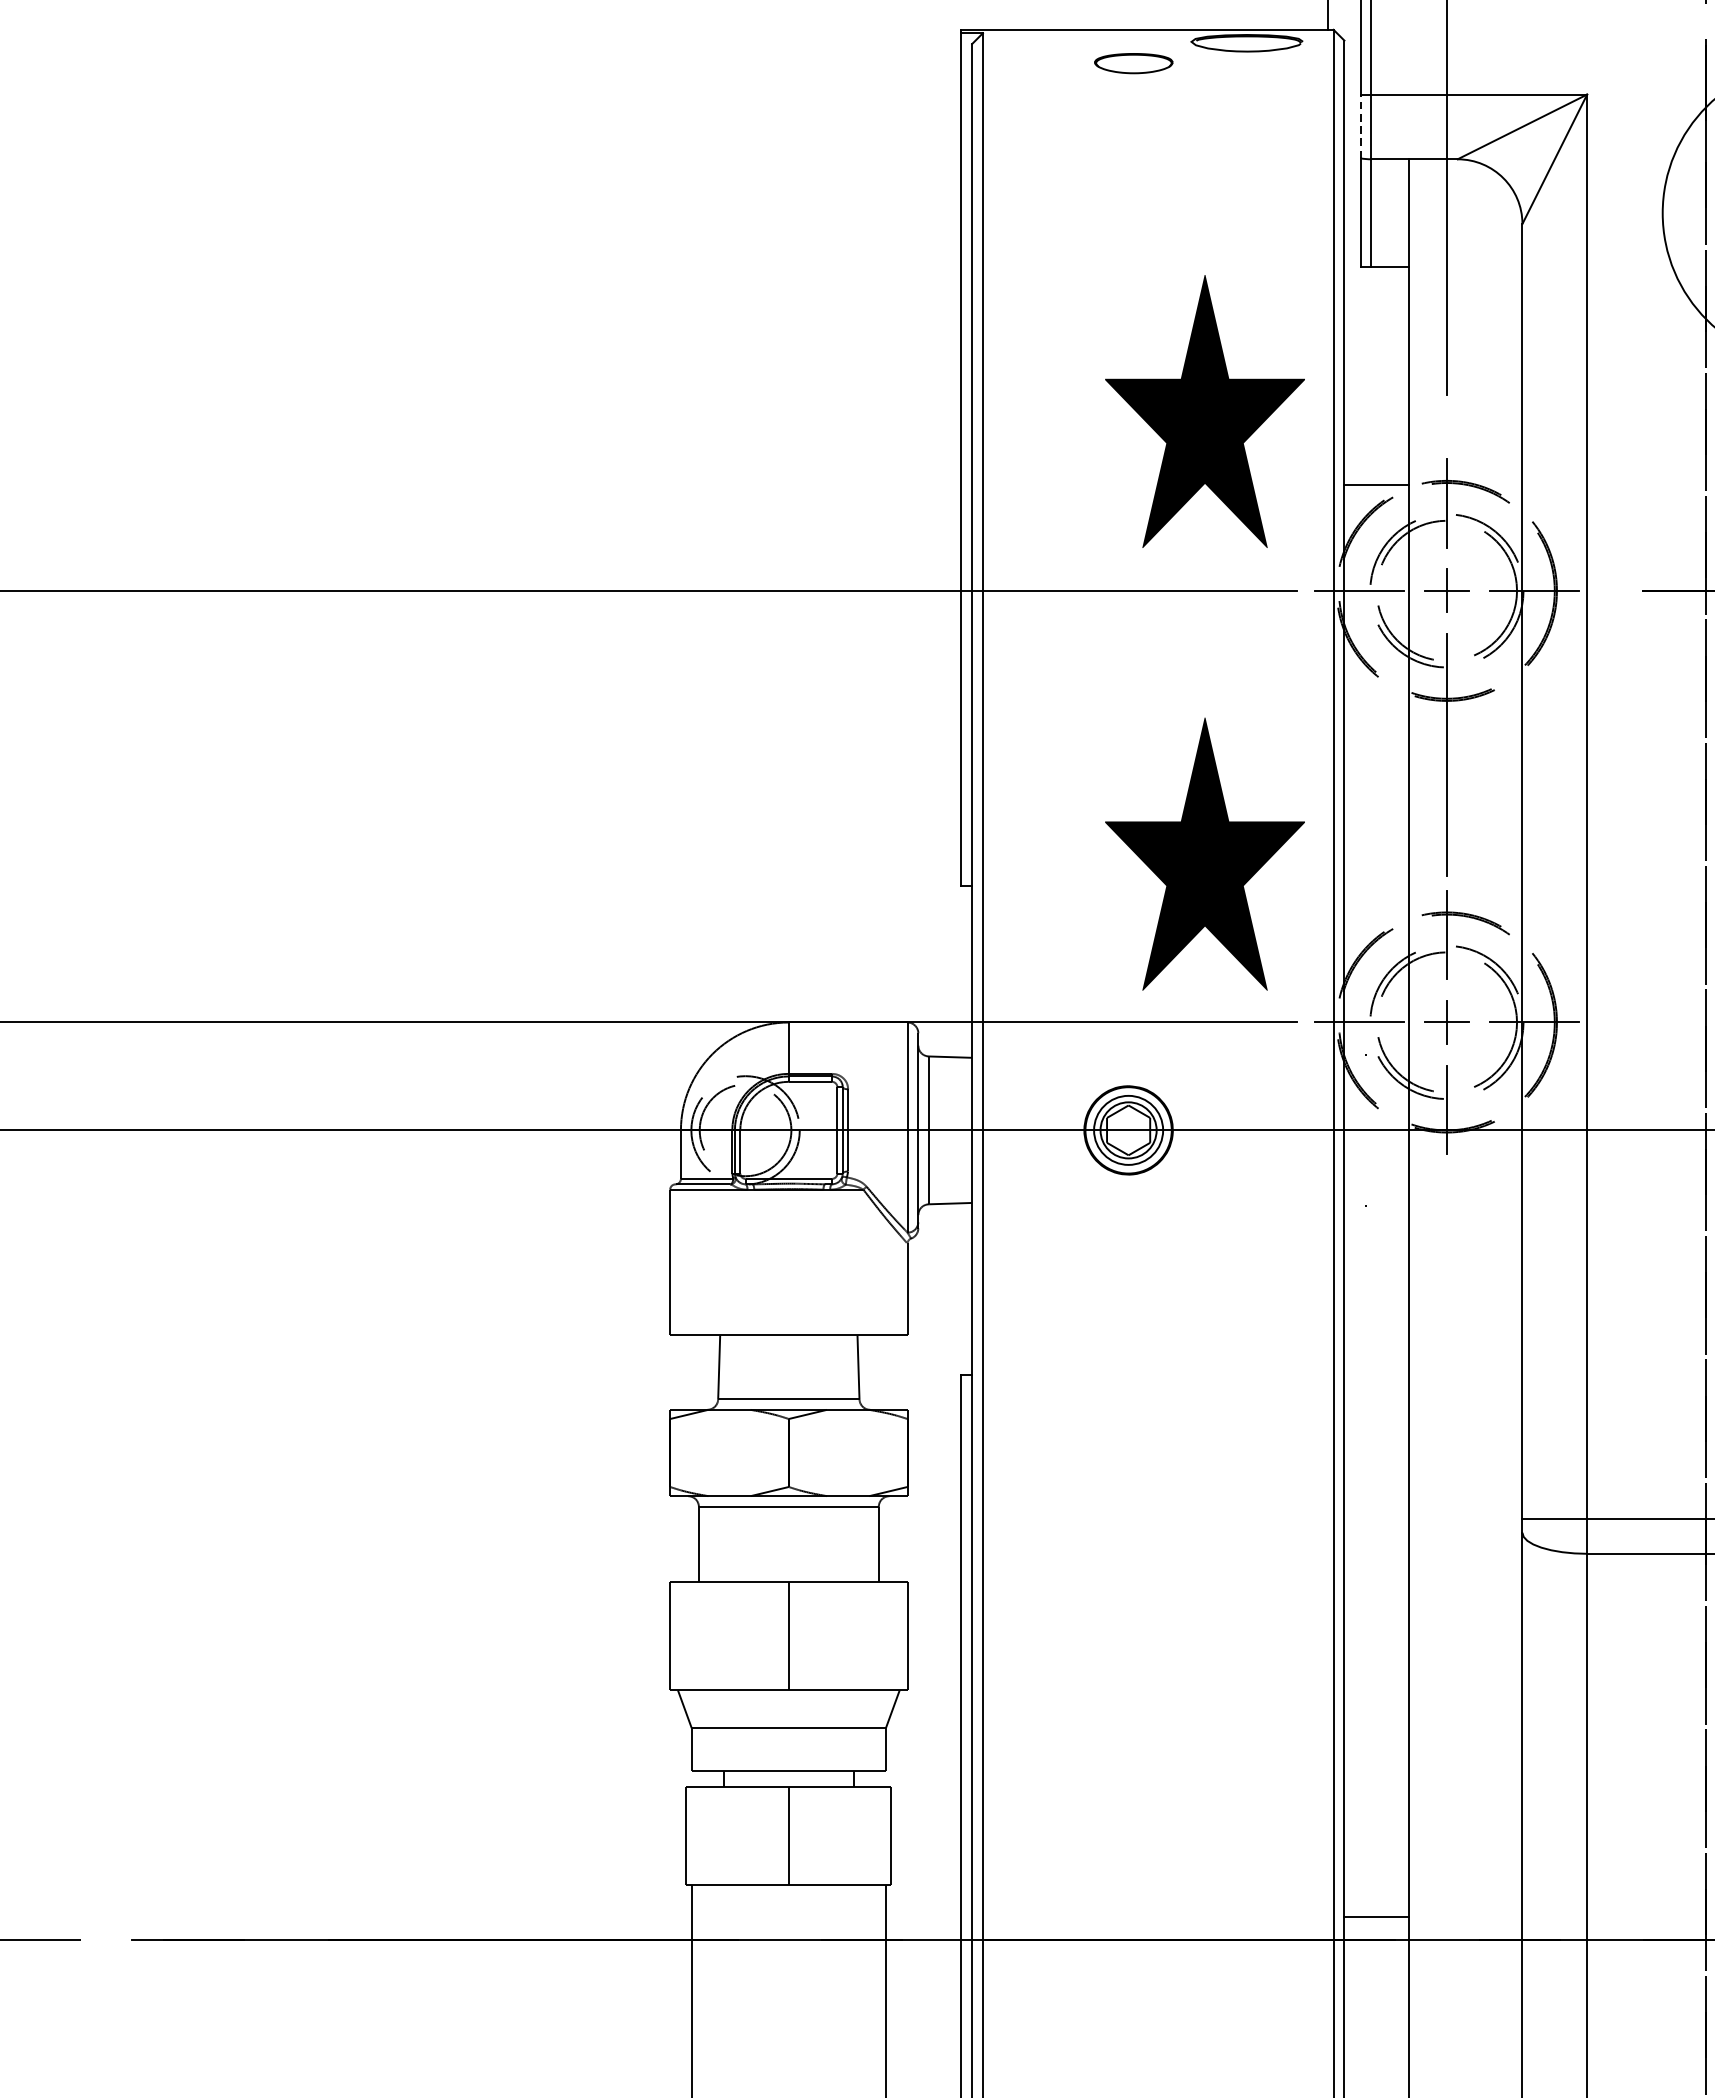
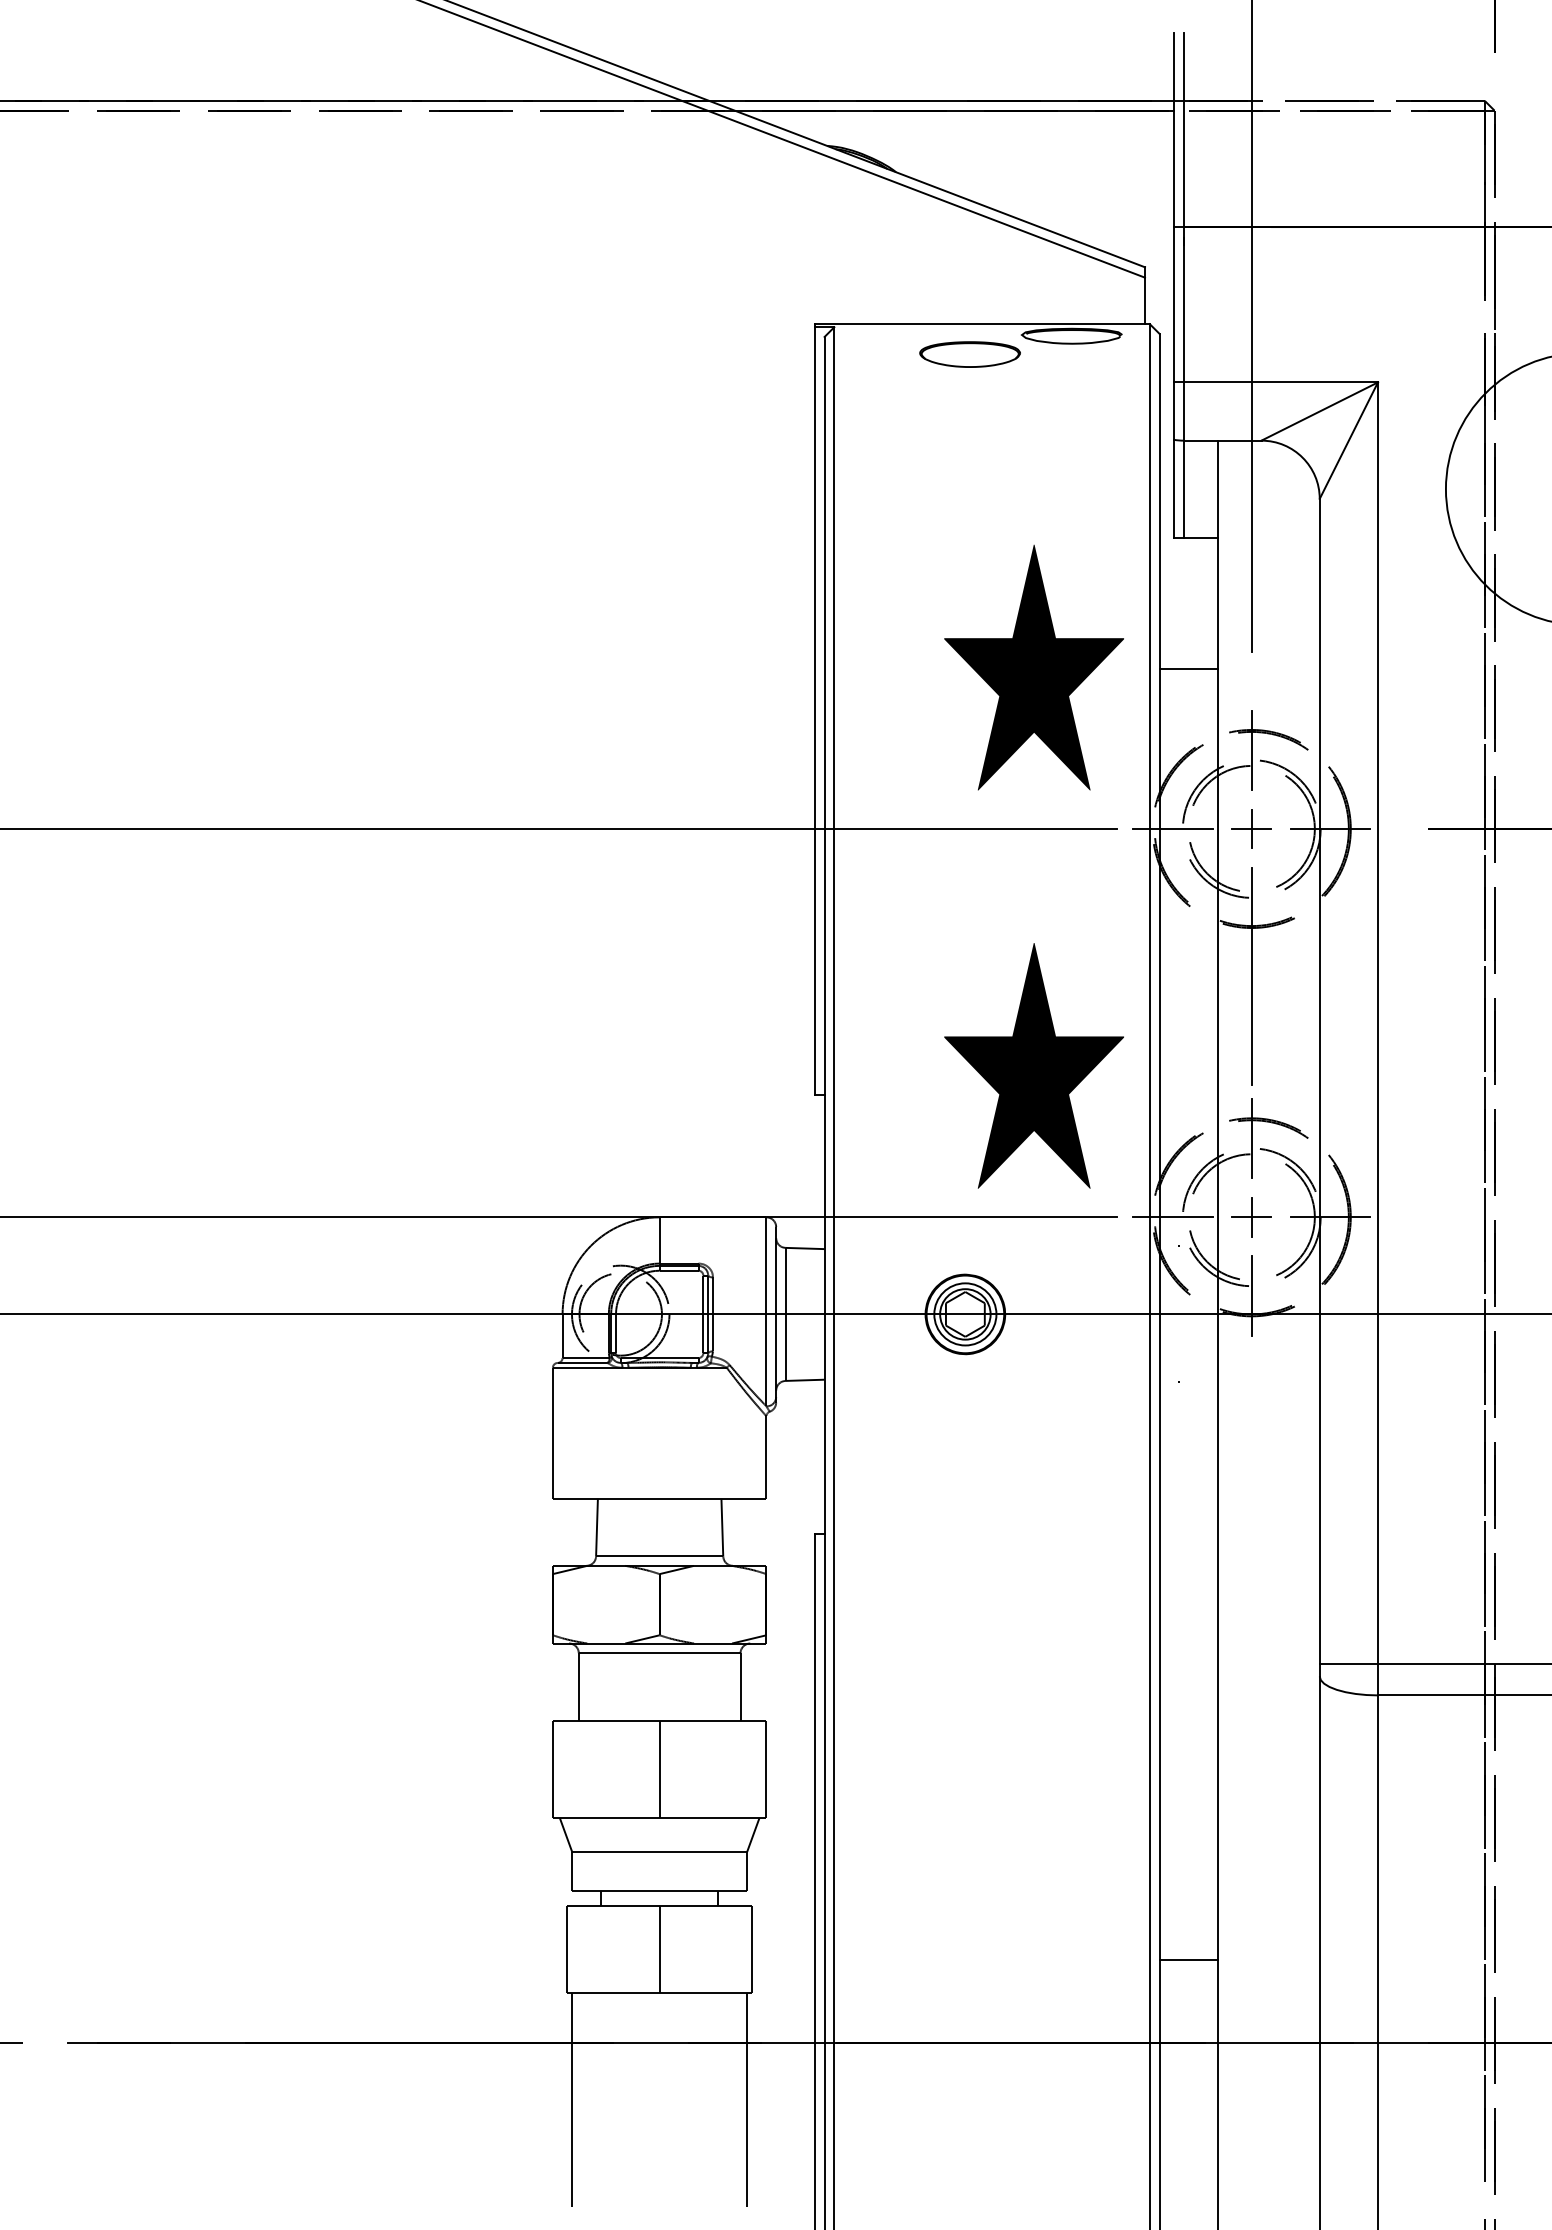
part: (1133, 63) -> (969, 354), size x1.43
line: (1361, 126) -> (1174, 411), dashed -> solid
line: (1376, 484) -> (1188, 668), moved
line: (1376, 1917) -> (1188, 1960), moved

